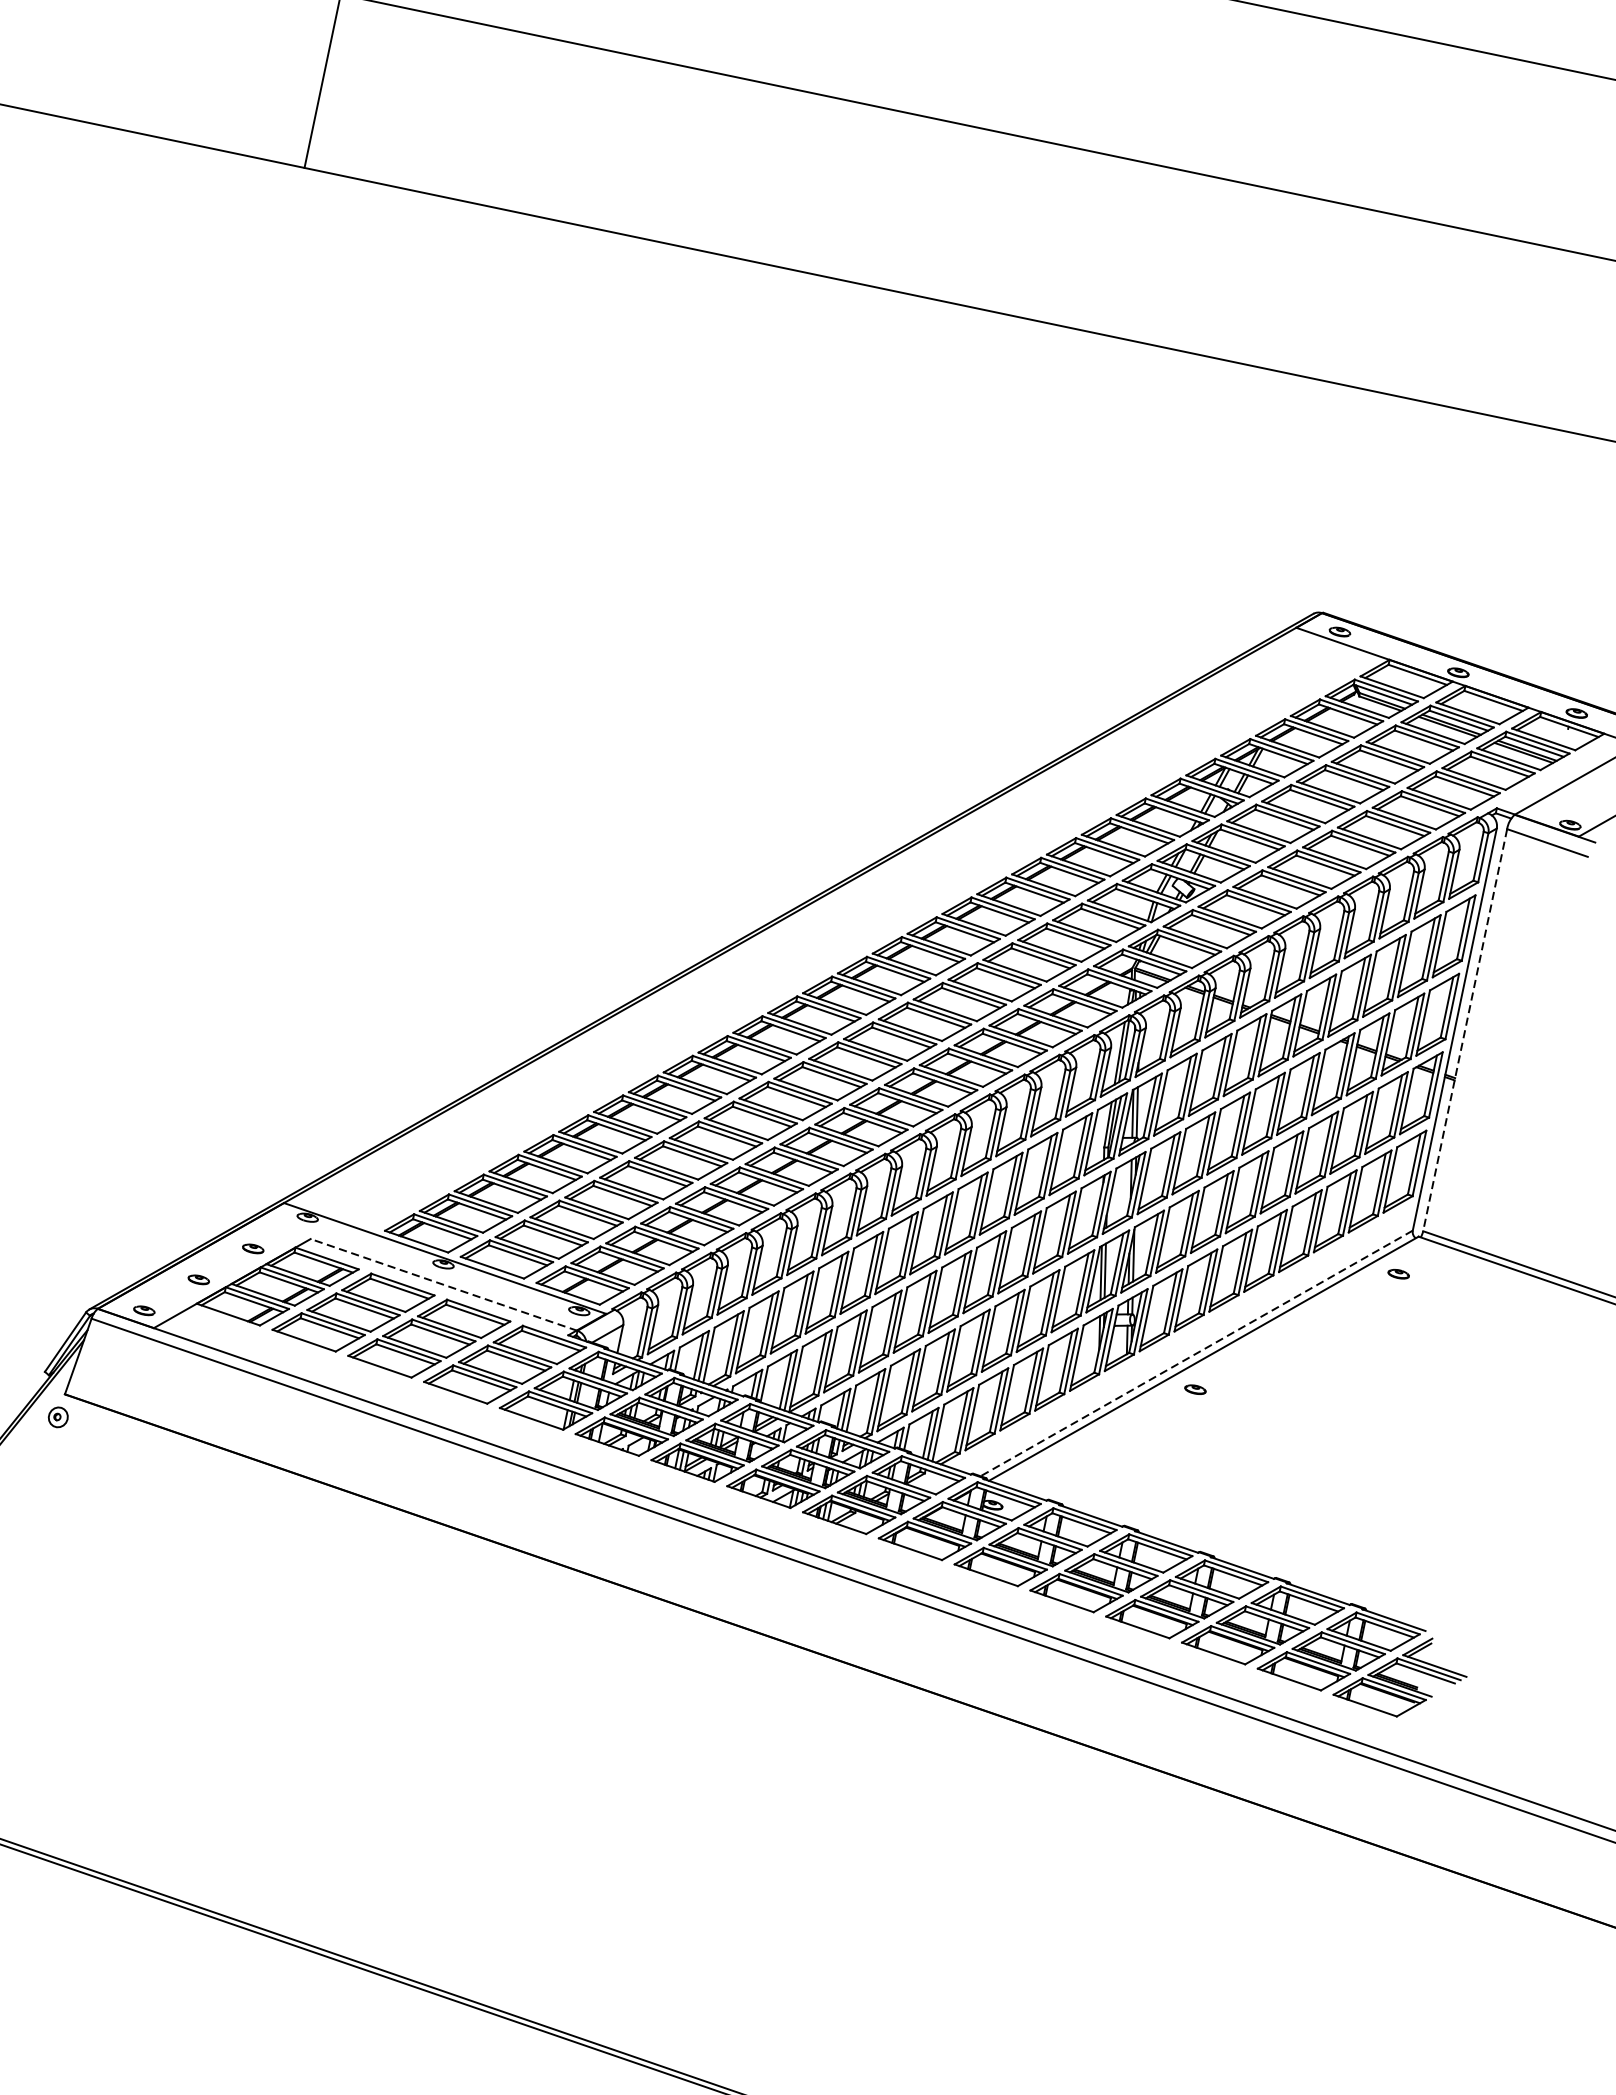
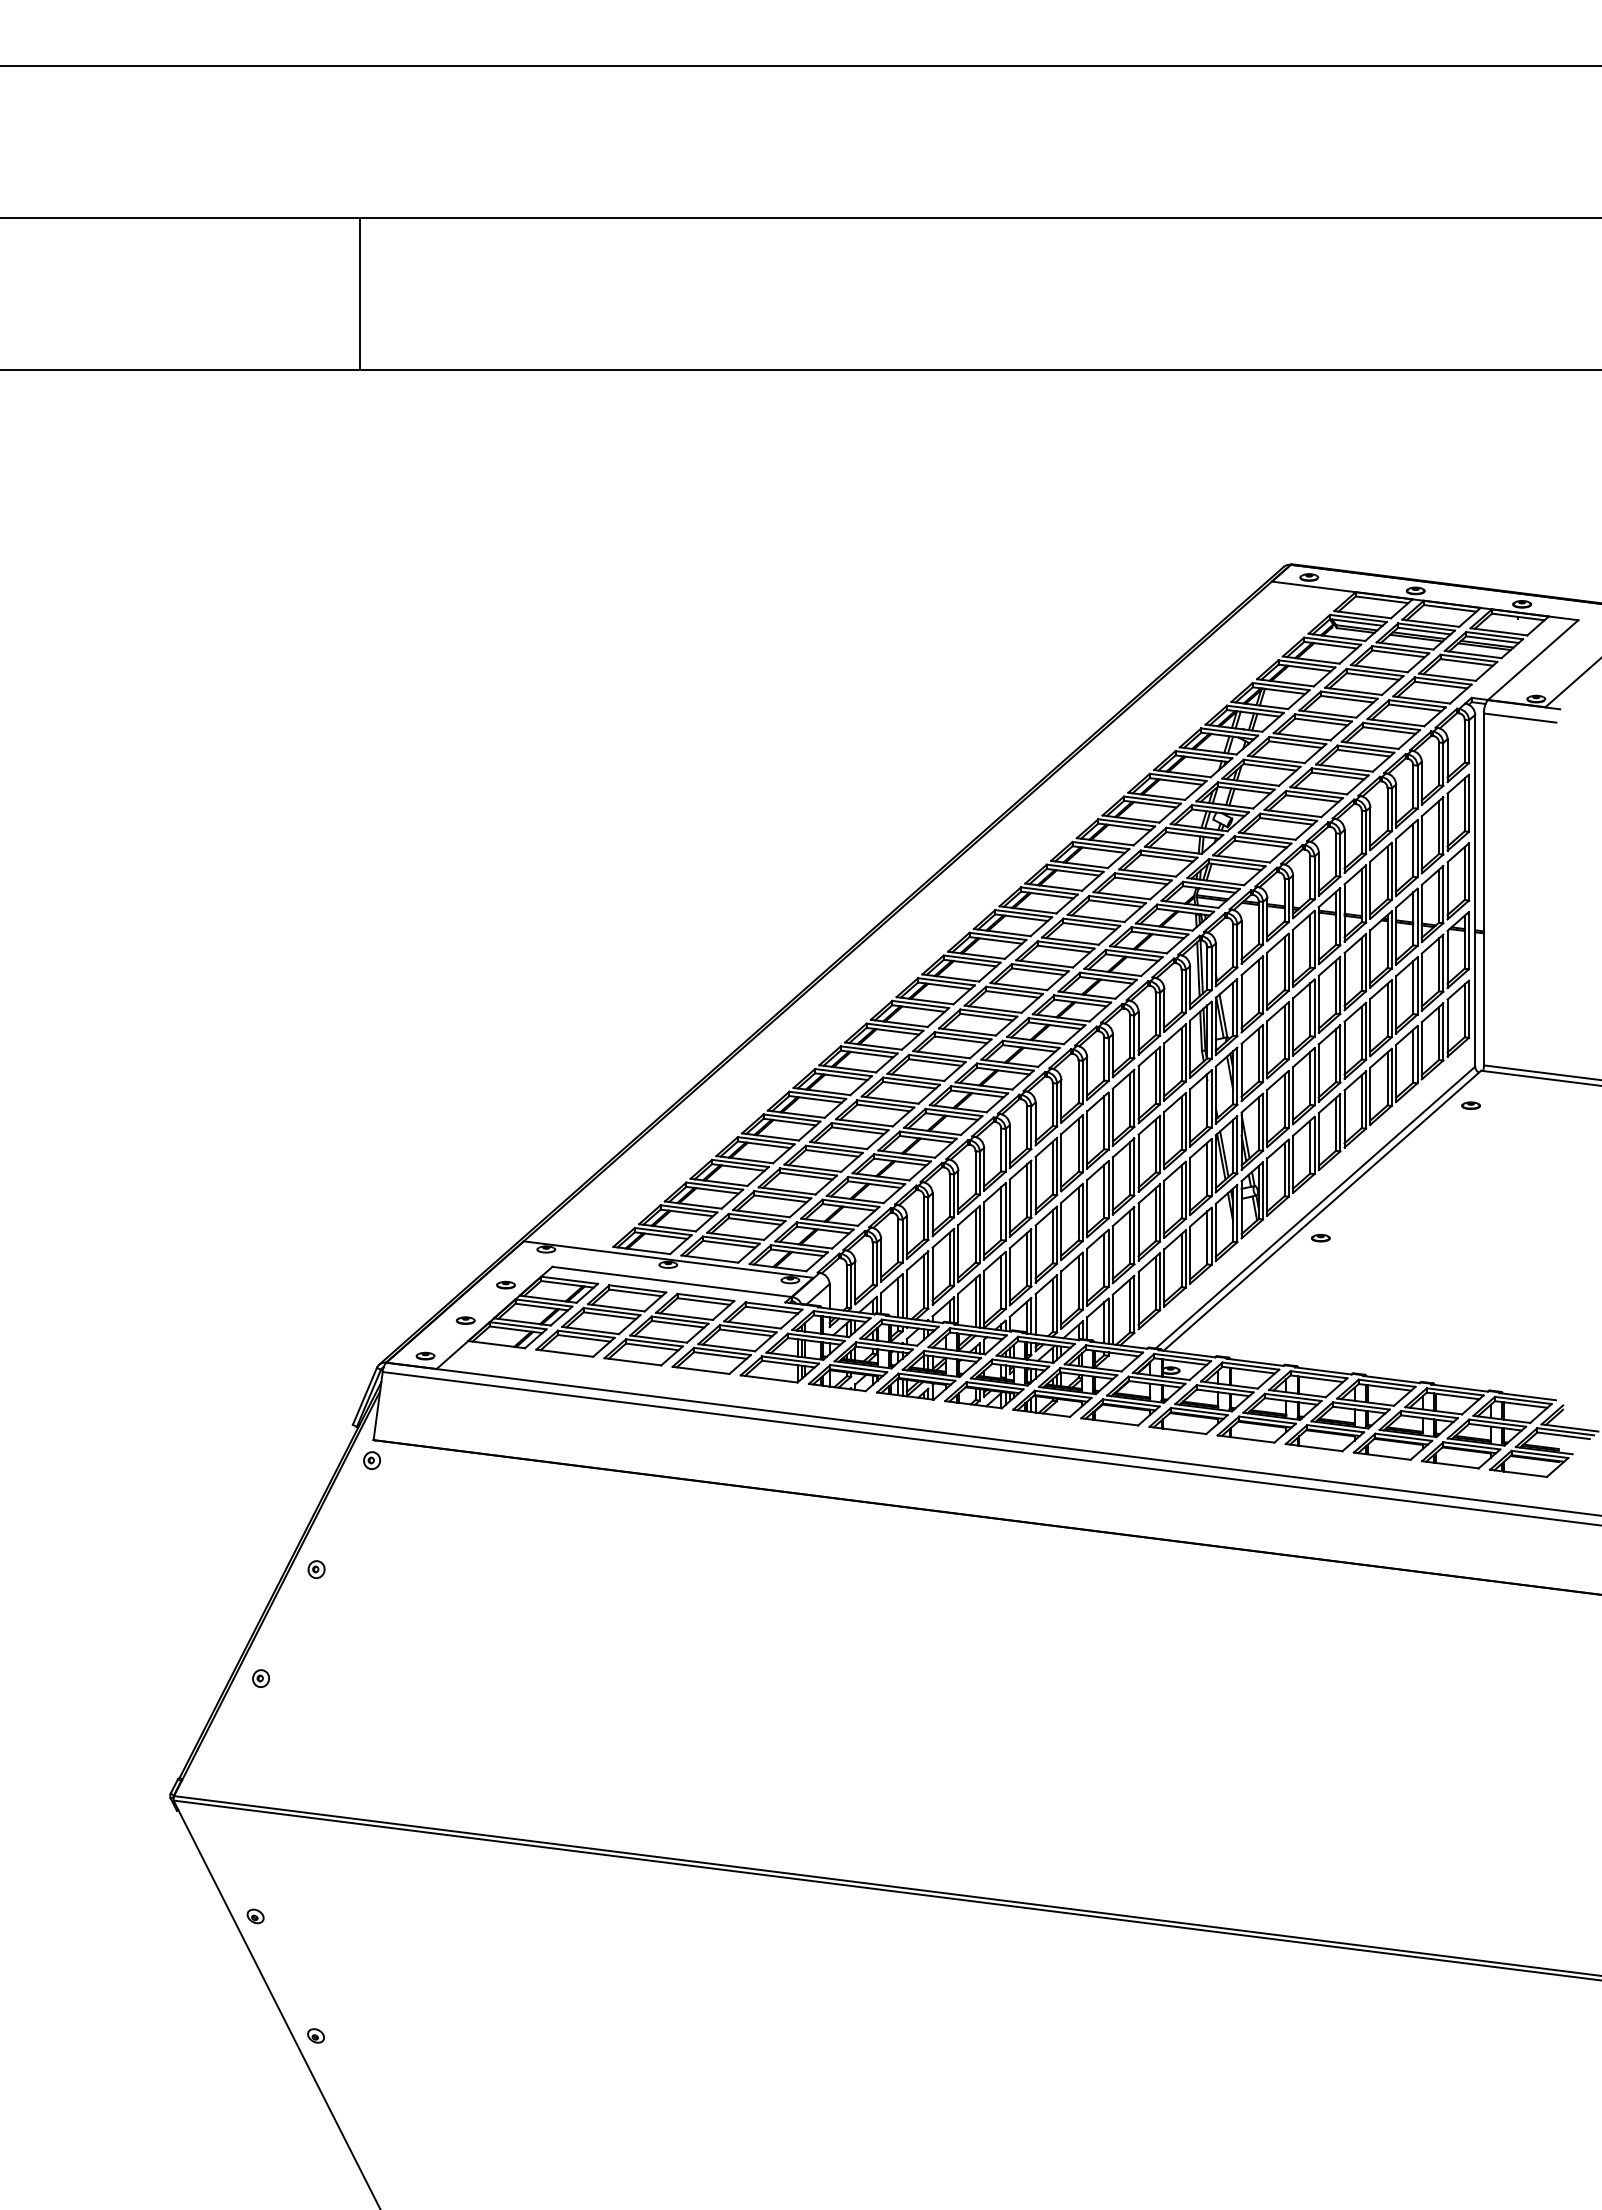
line: (1465, 1030) -> (1484, 889), dashed -> solid
line: (444, 1284) -> (672, 1281), dashed -> solid
line: (1196, 1353) -> (1315, 1207), dashed -> solid

